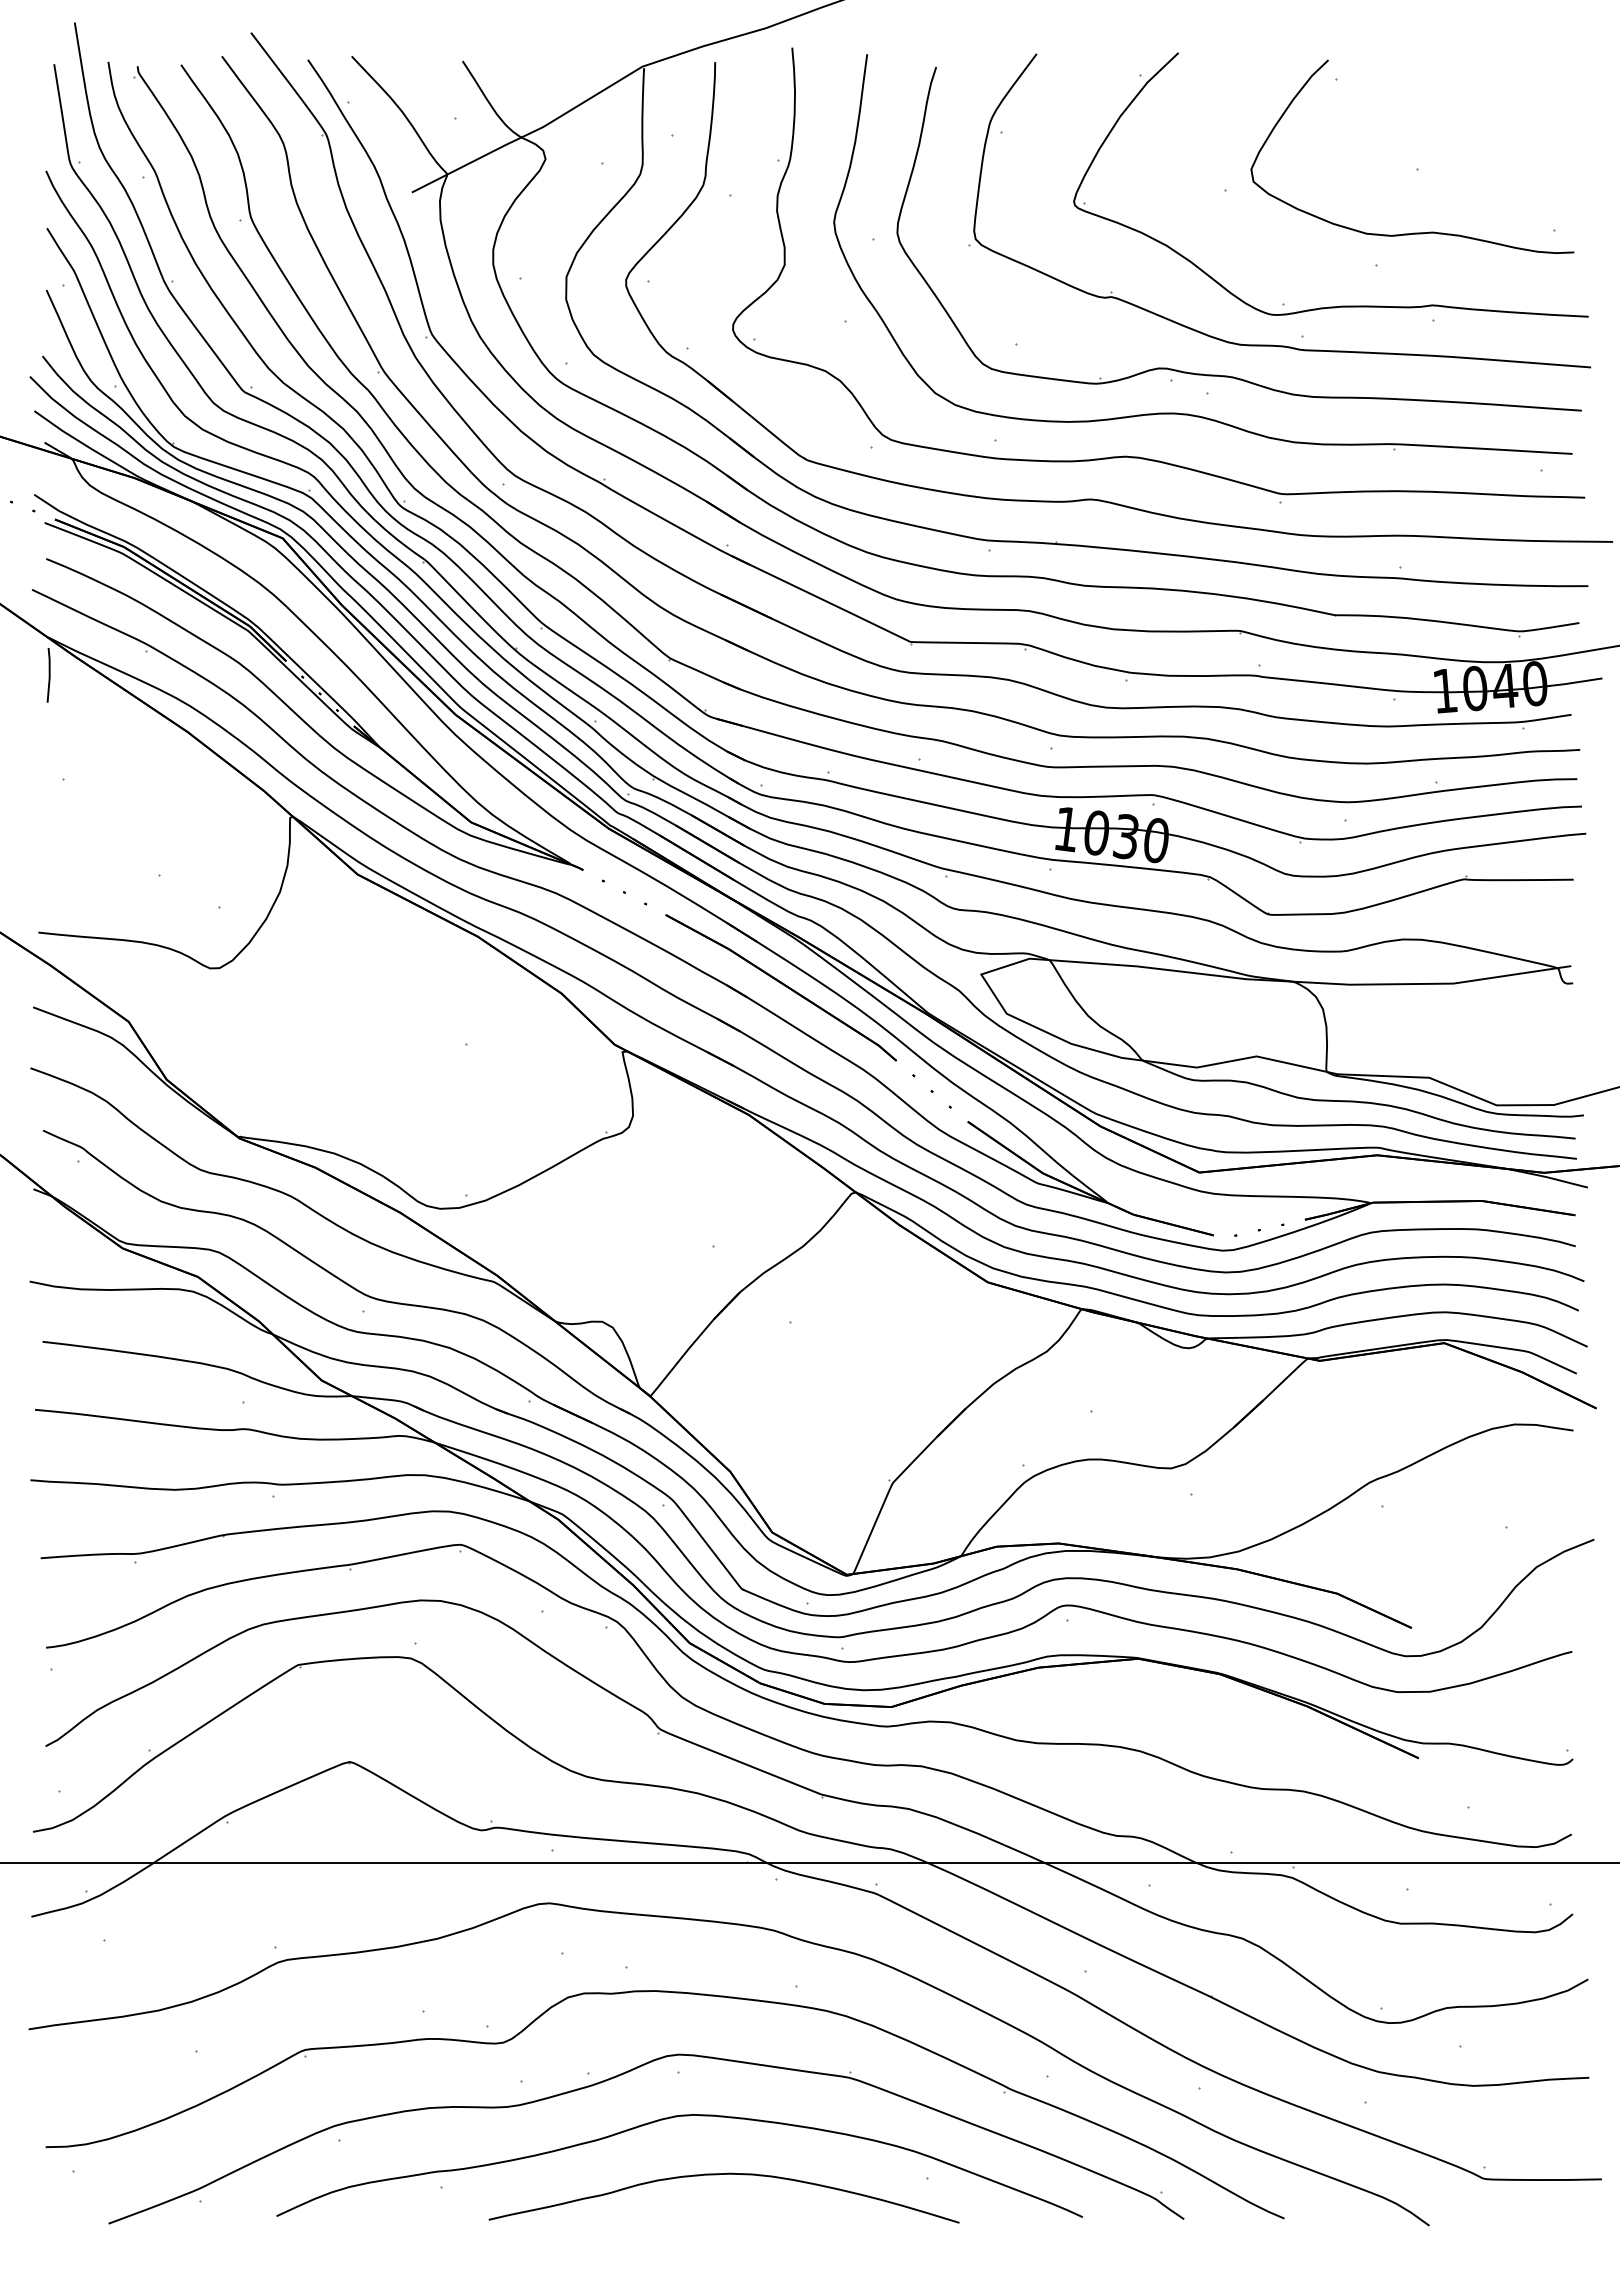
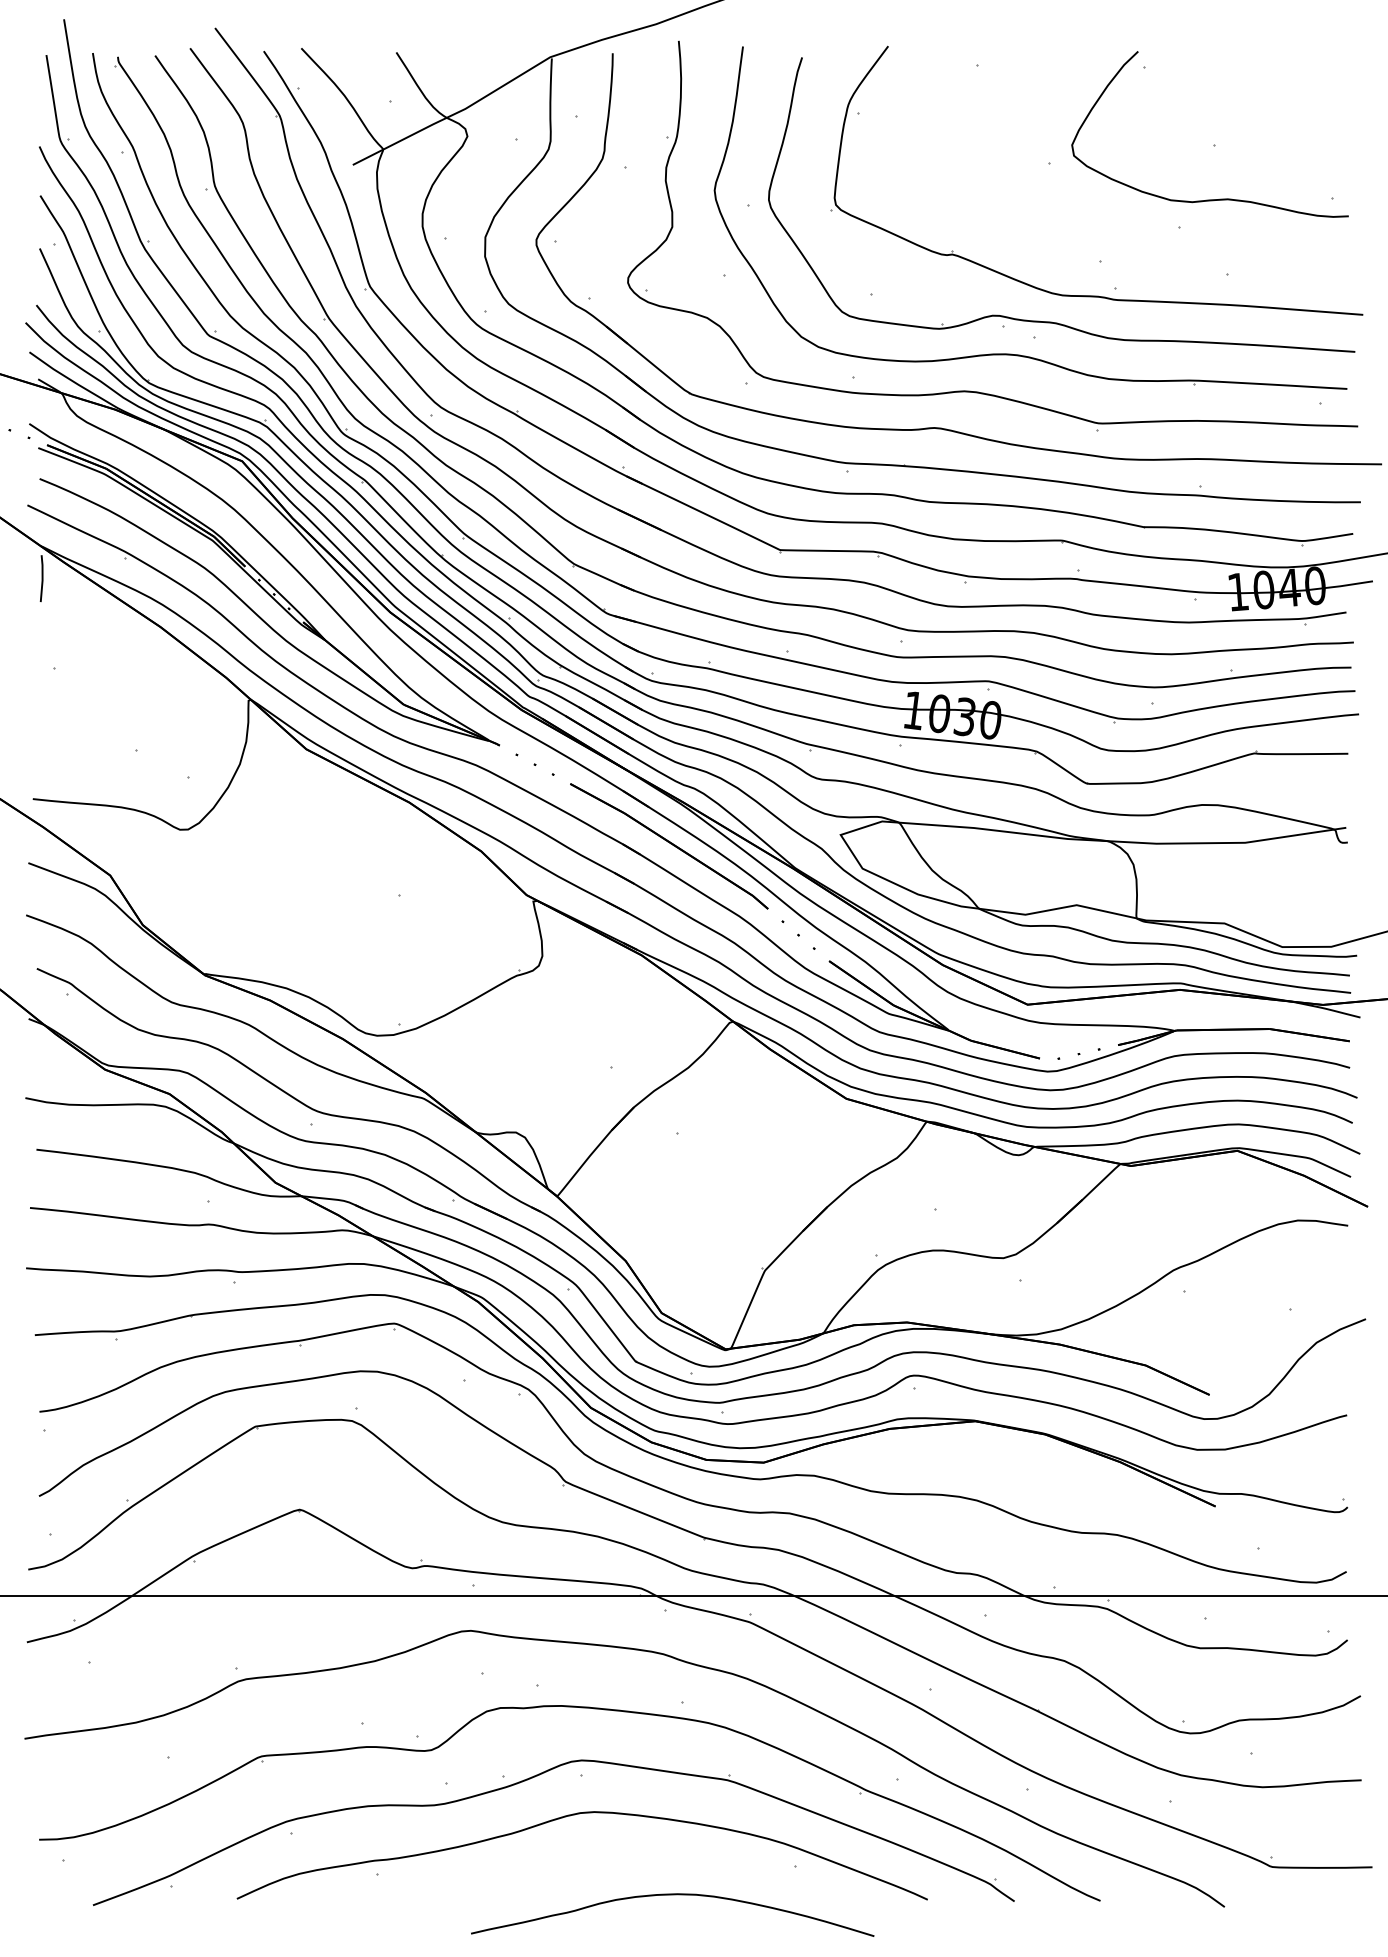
part: (1340, 305) -> (1148, 261), removed
curve: (718, 2175) -> (667, 1895), moved

